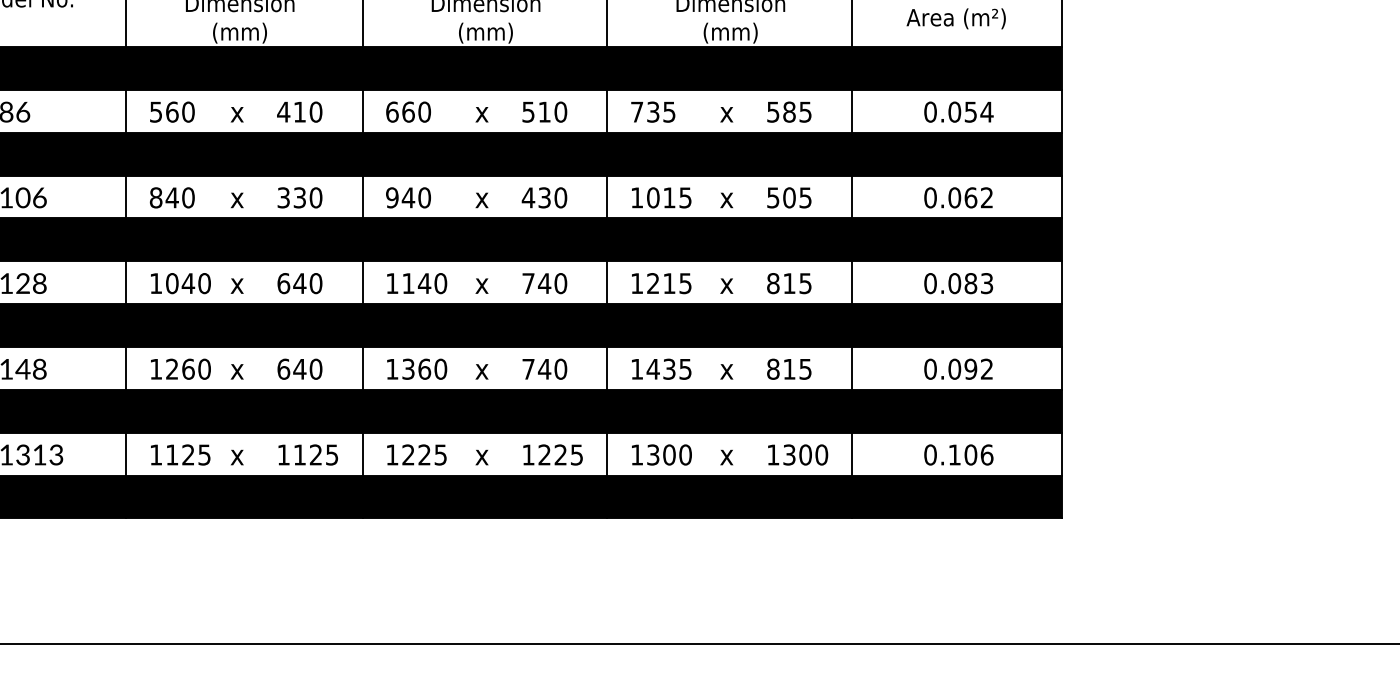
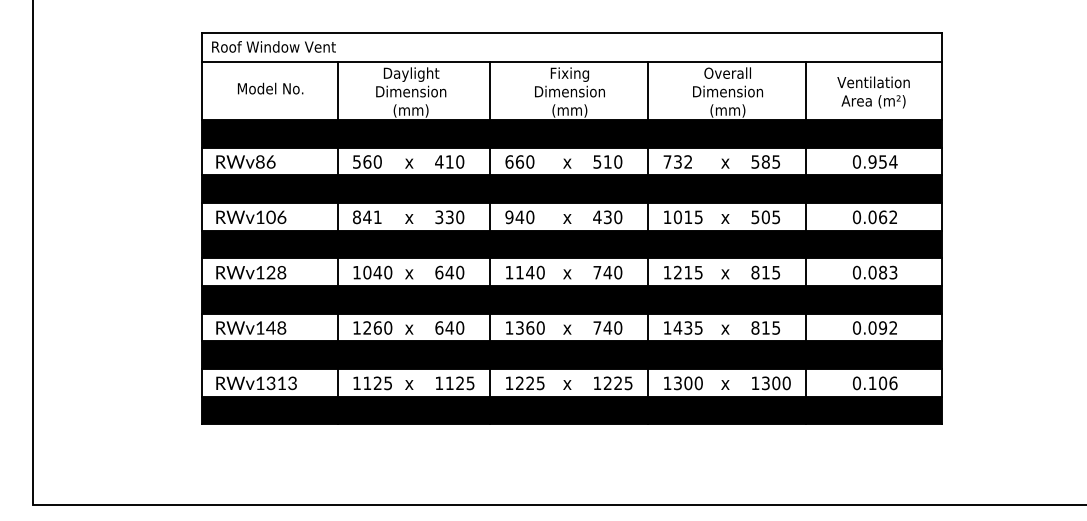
text: (669, 111) -> (688, 161), 735 -> 732
text: (954, 111) -> (872, 161), 0.054 -> 0.954
text: (187, 198) -> (377, 217), 840 -> 841

